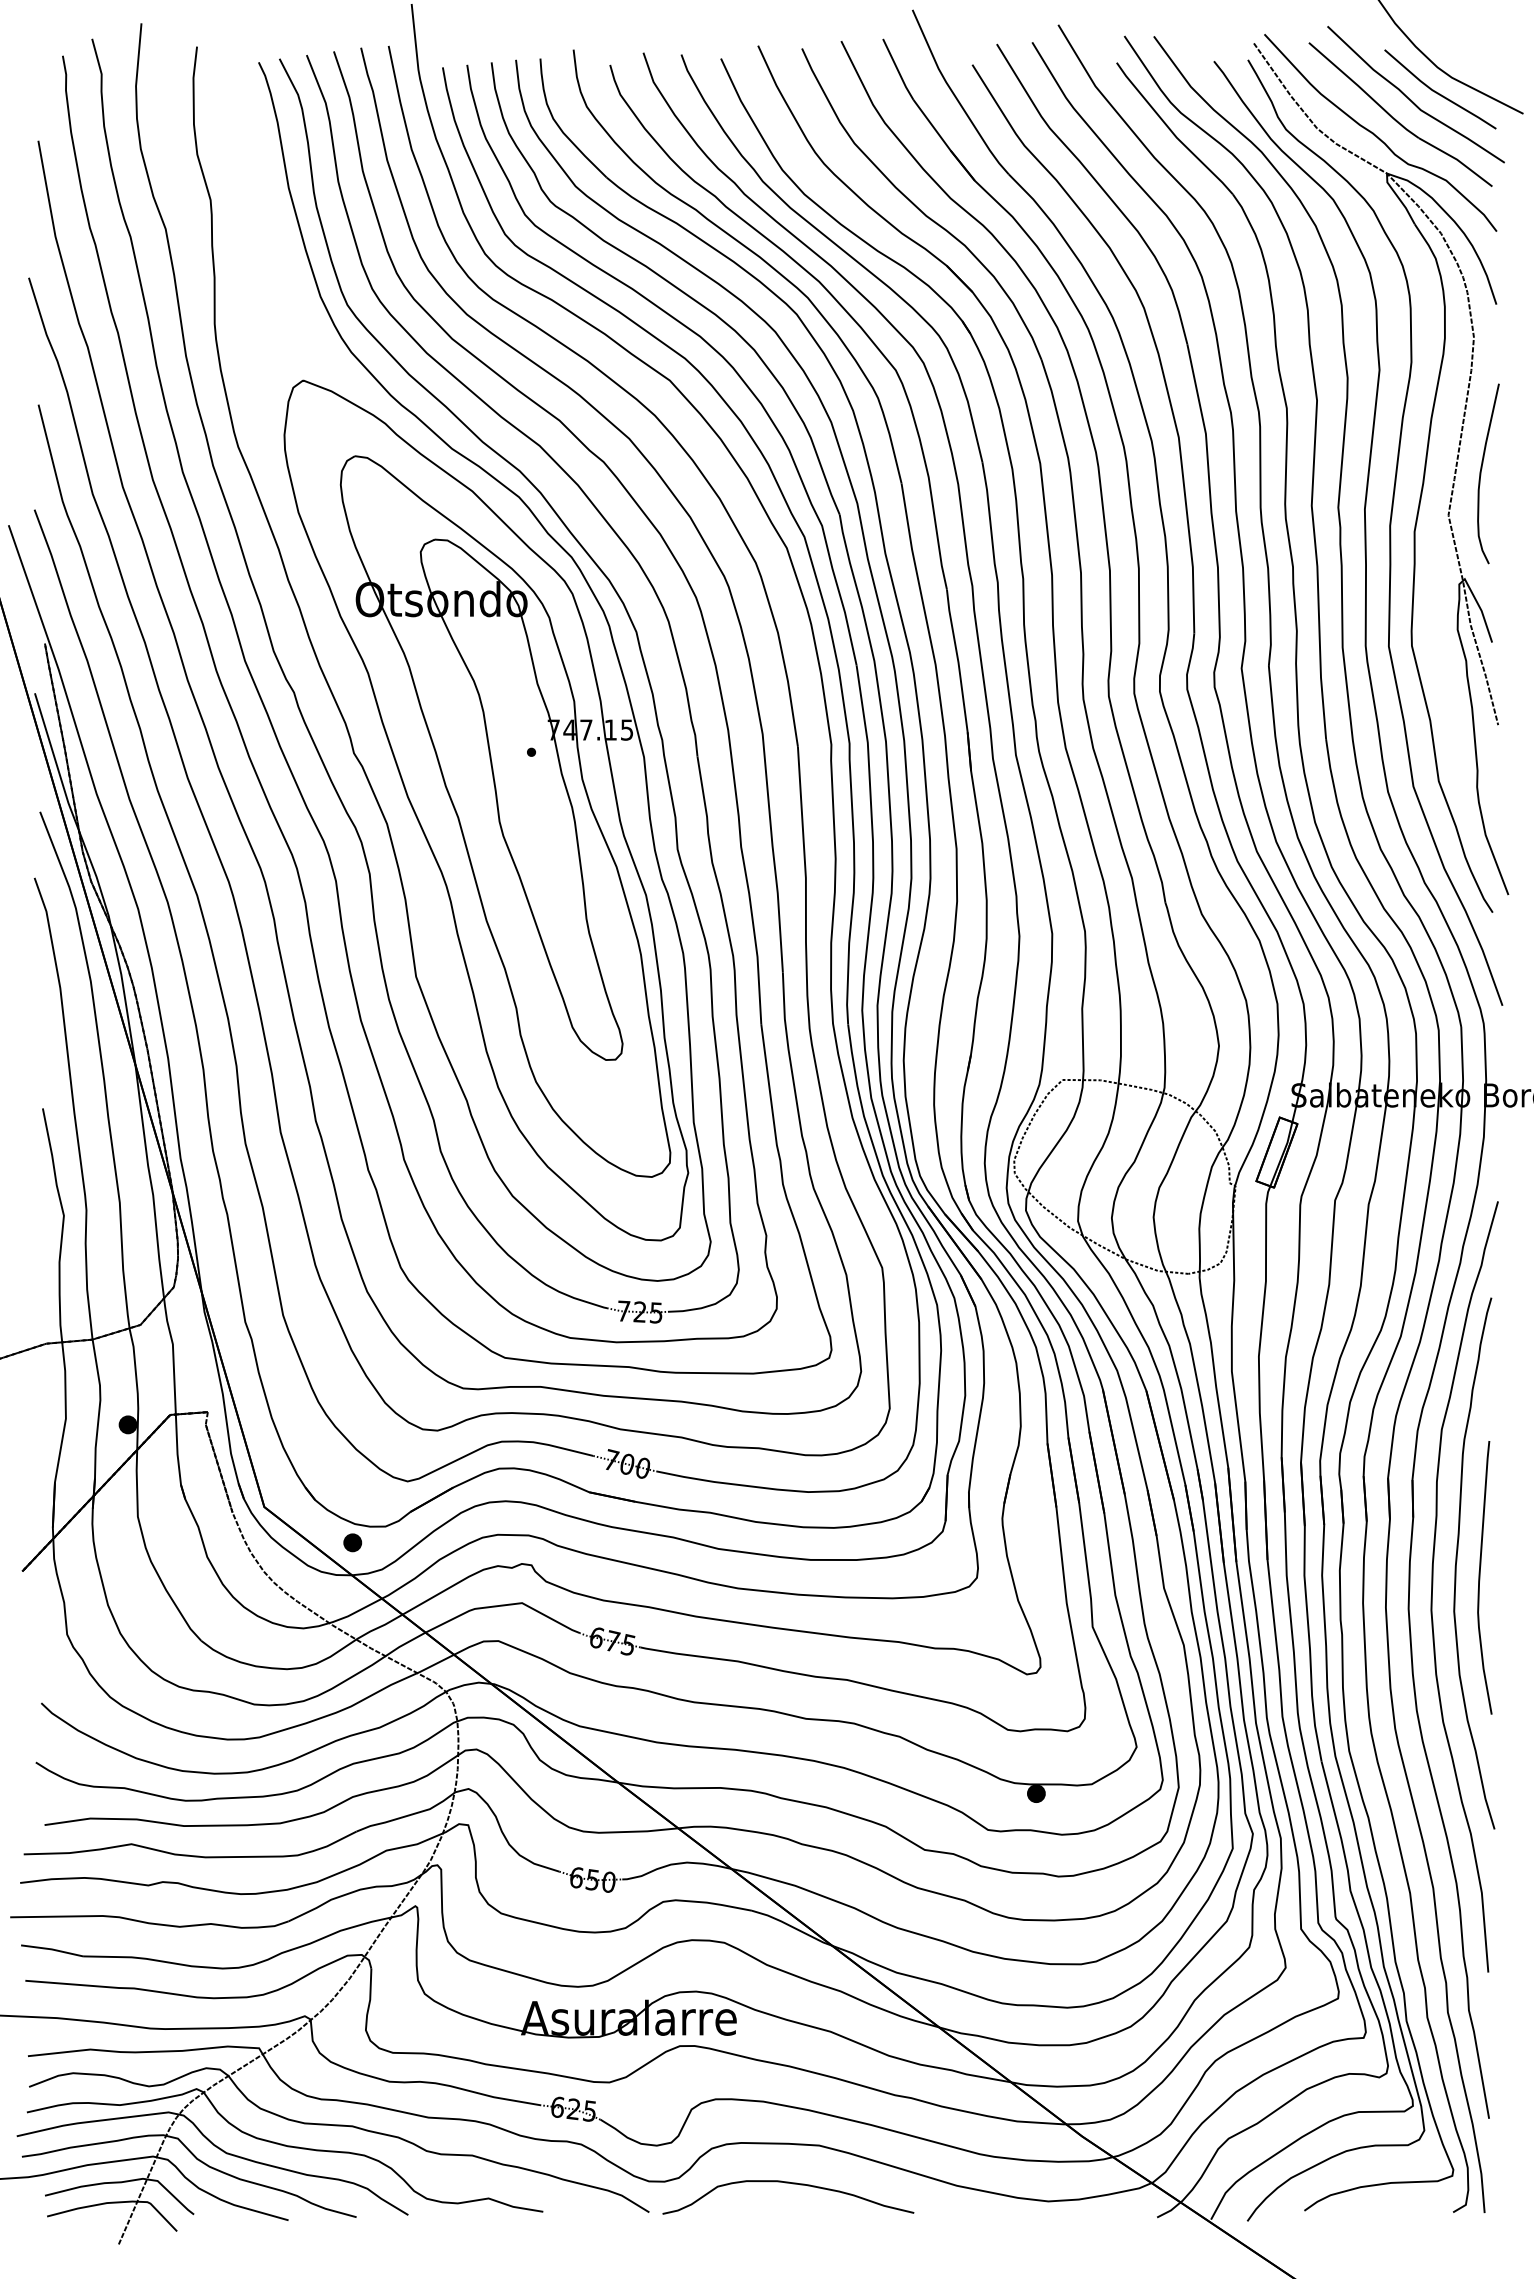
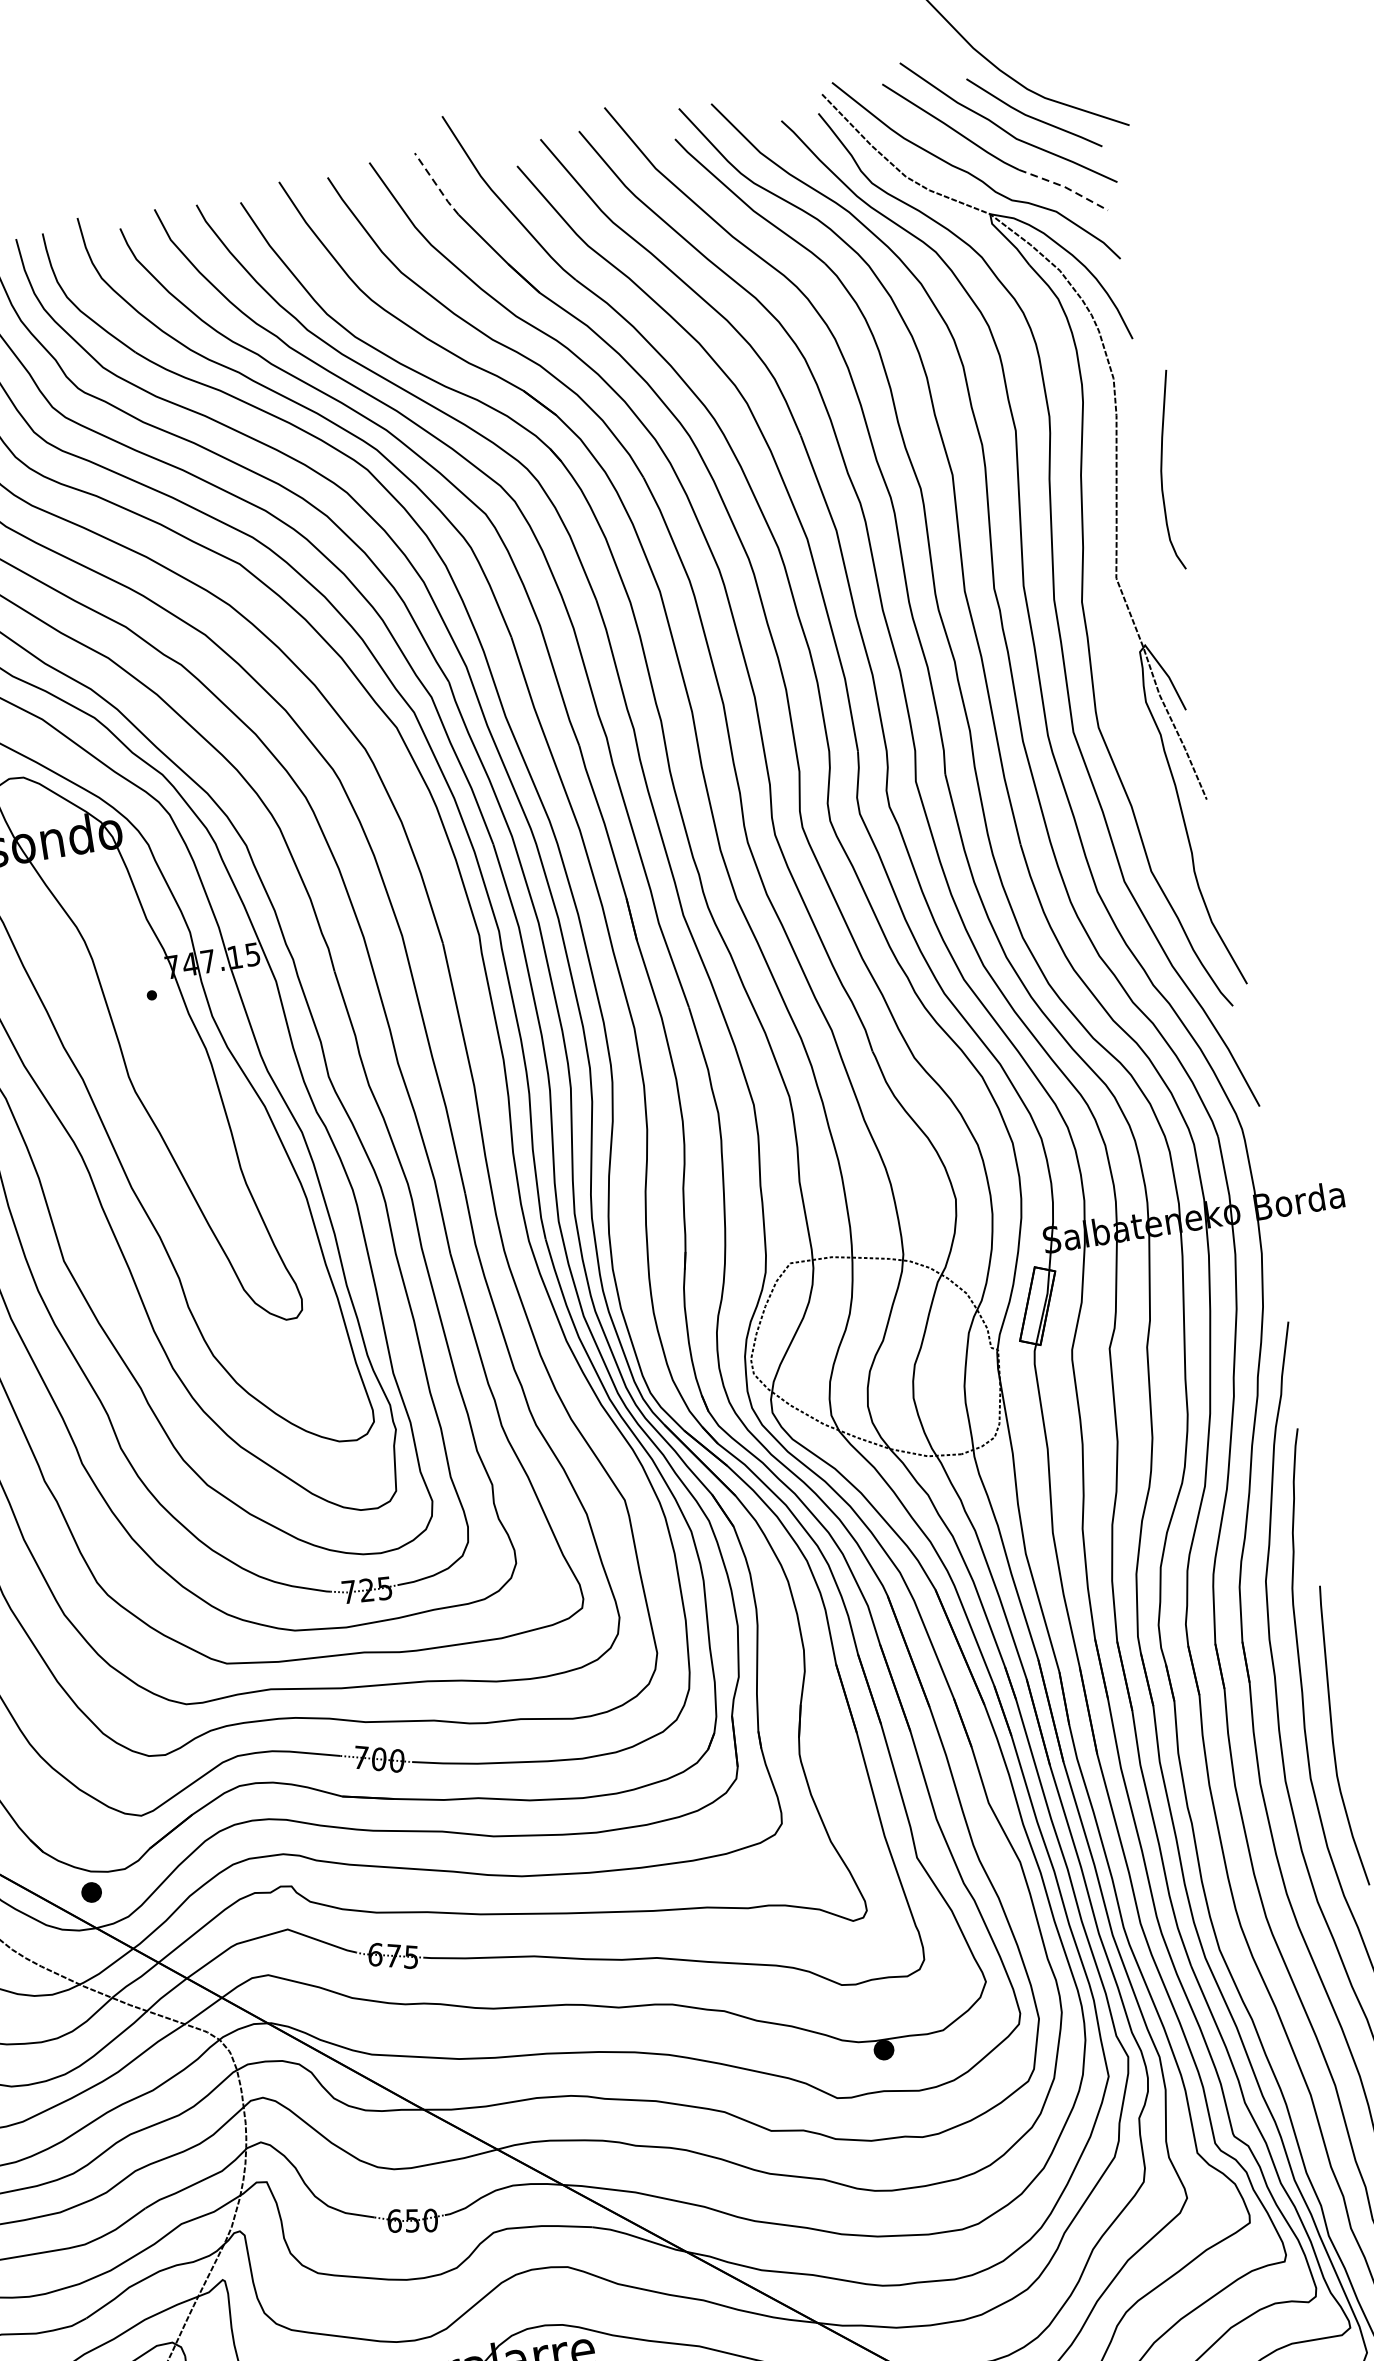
line: (897, 70) -> (436, 185), solid -> dashed
line: (1457, 159) -> (1065, 186), solid -> dashed
curve: (1481, 473) -> (1162, 471), moved

